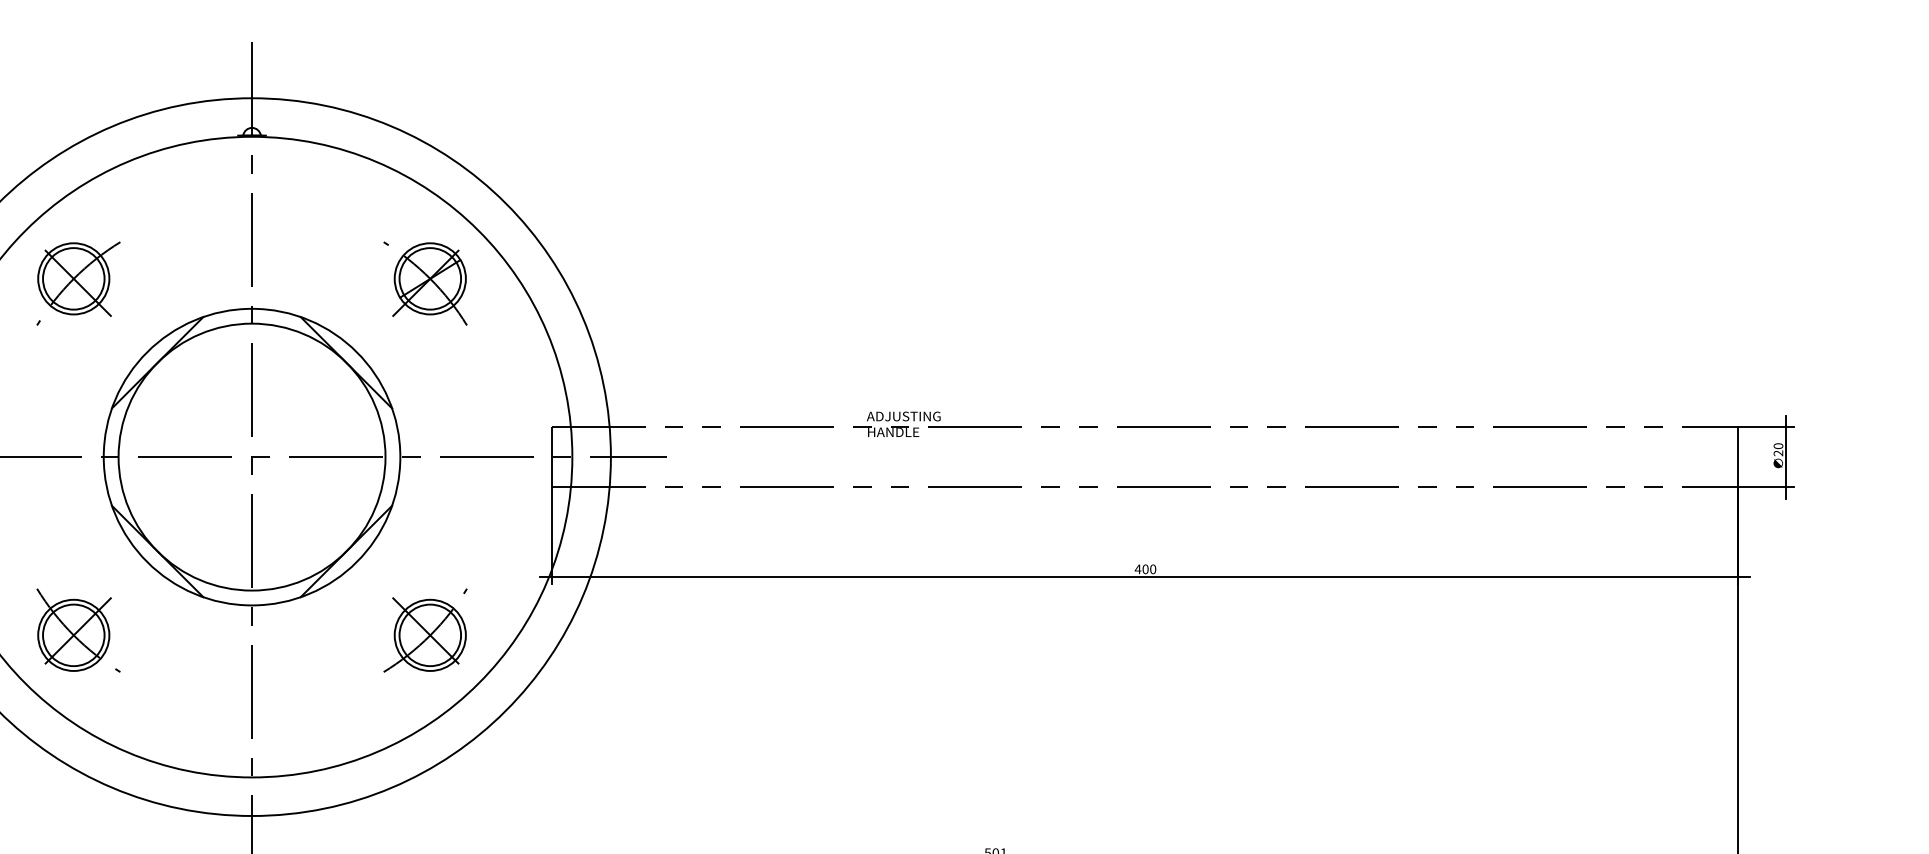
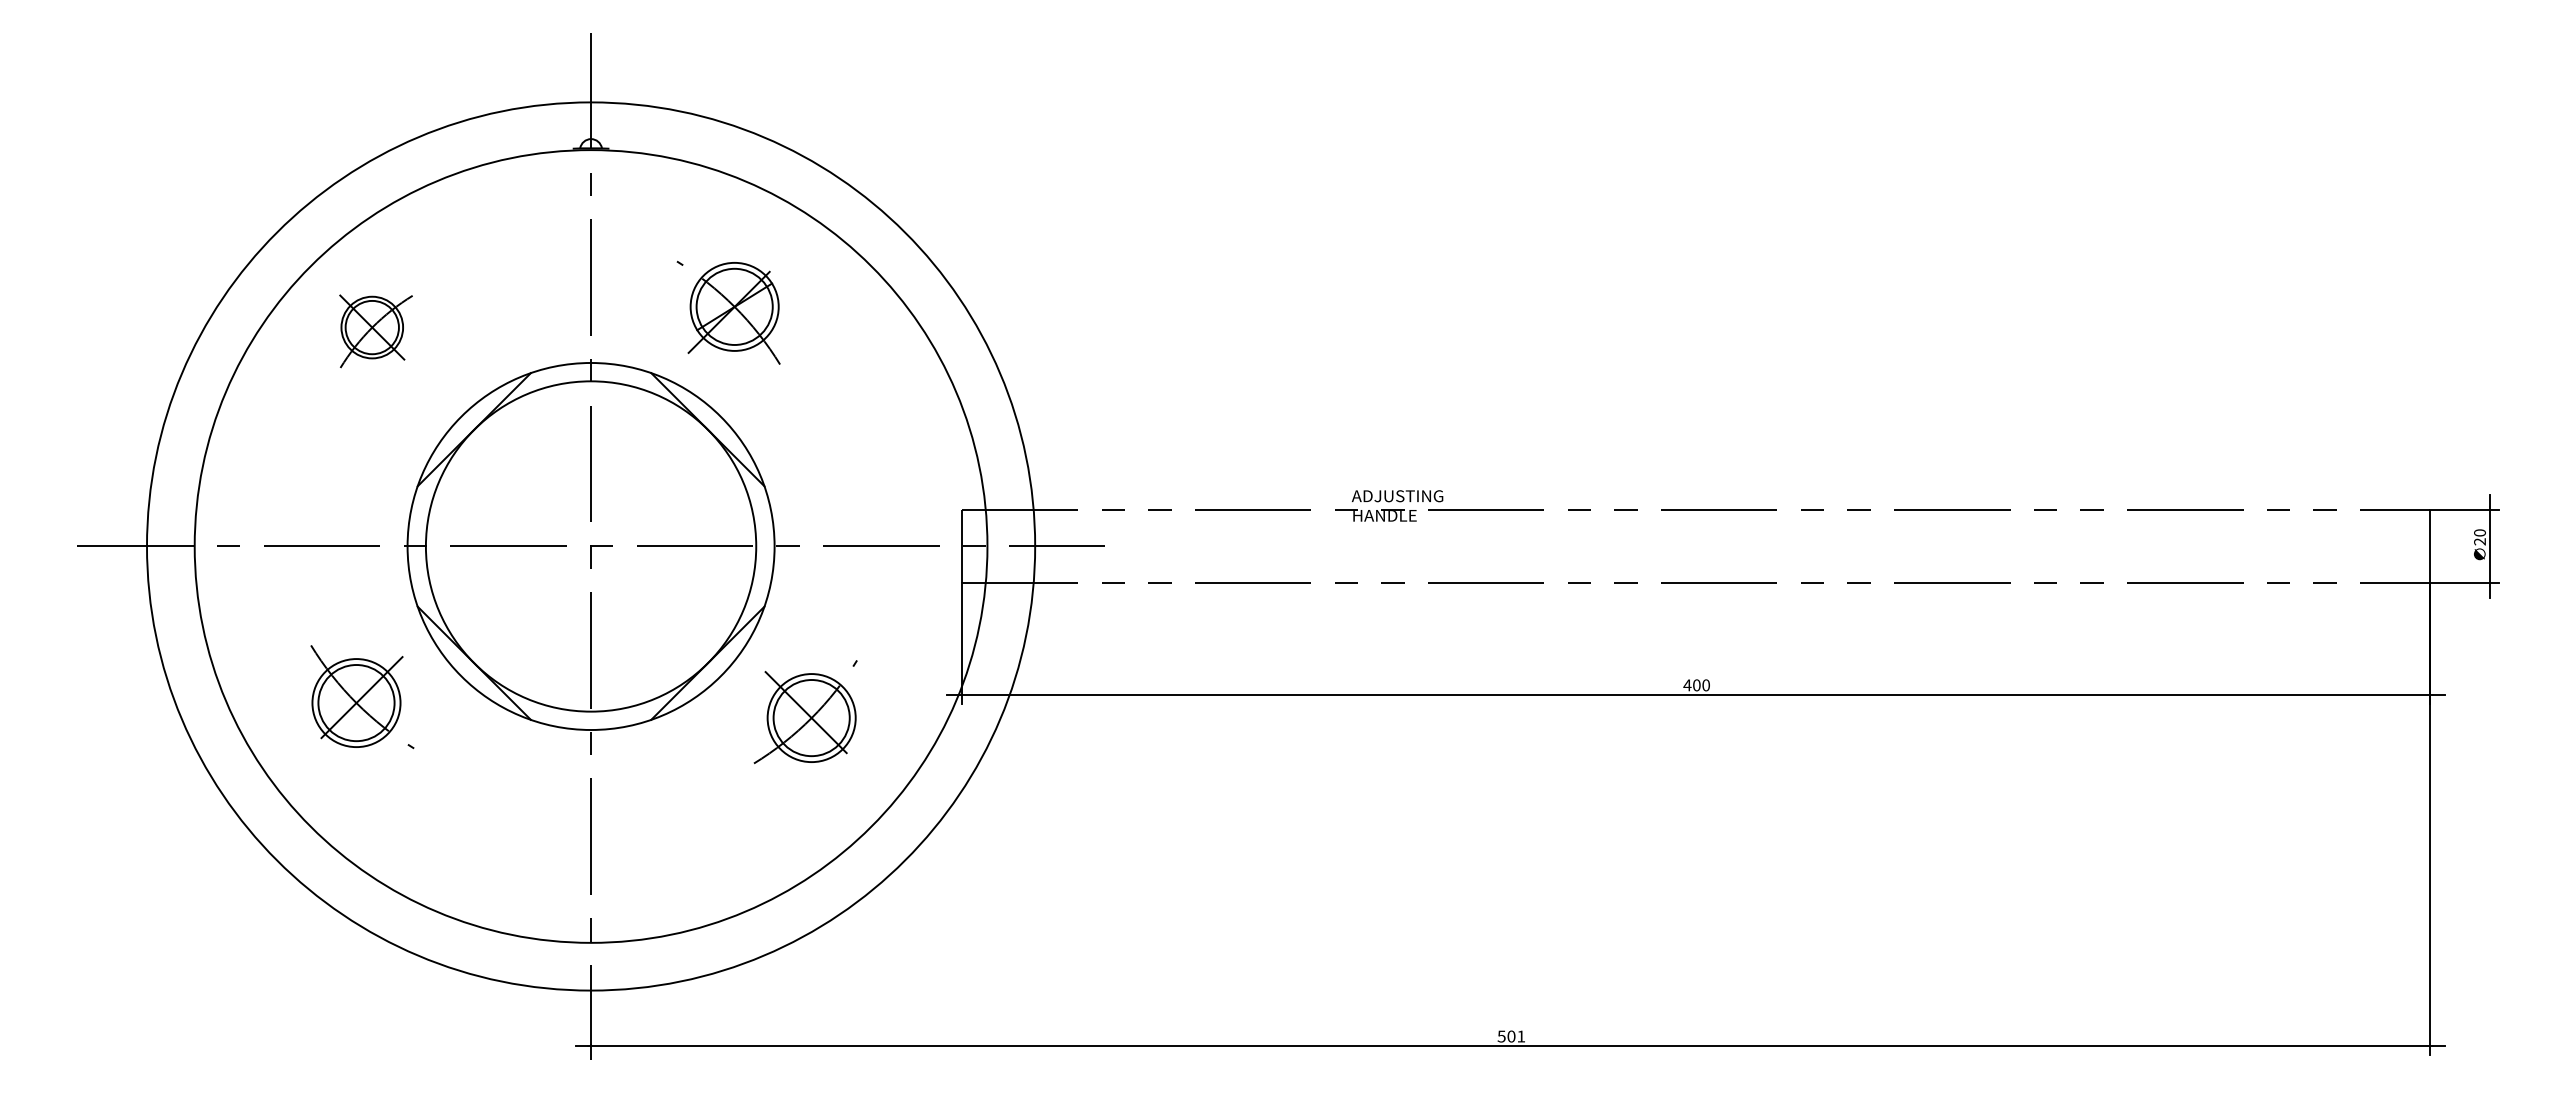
part: (78, 283) -> (376, 331), size x0.7
part: (425, 283) -> (728, 312), moved
part: (78, 630) -> (362, 697), moved
part: (425, 630) -> (805, 712), moved

